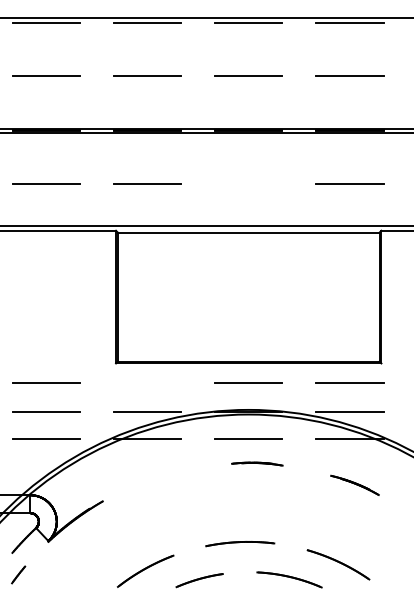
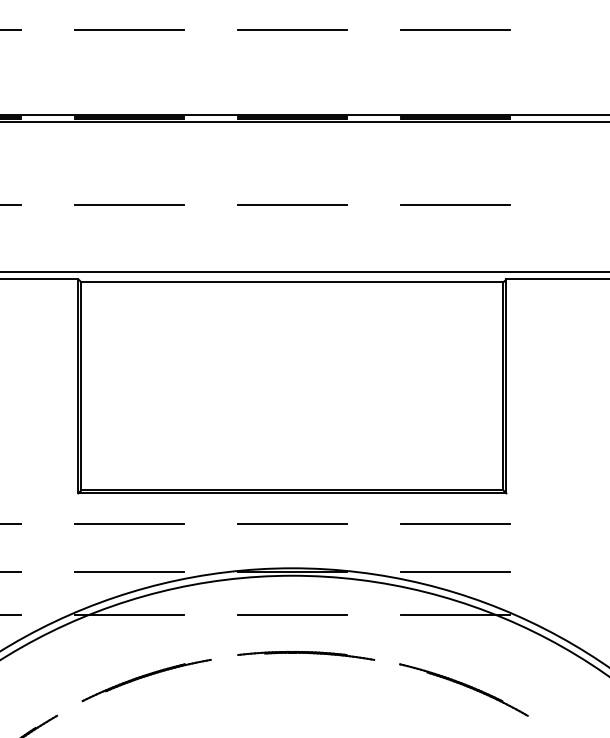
line: (248, 184) -> (292, 204), added
line: (147, 382) -> (129, 524), added
part: (257, 463) -> (306, 654), size x1.67
part: (157, 479) -> (145, 680), added
part: (354, 485) -> (462, 690), size x1.67

